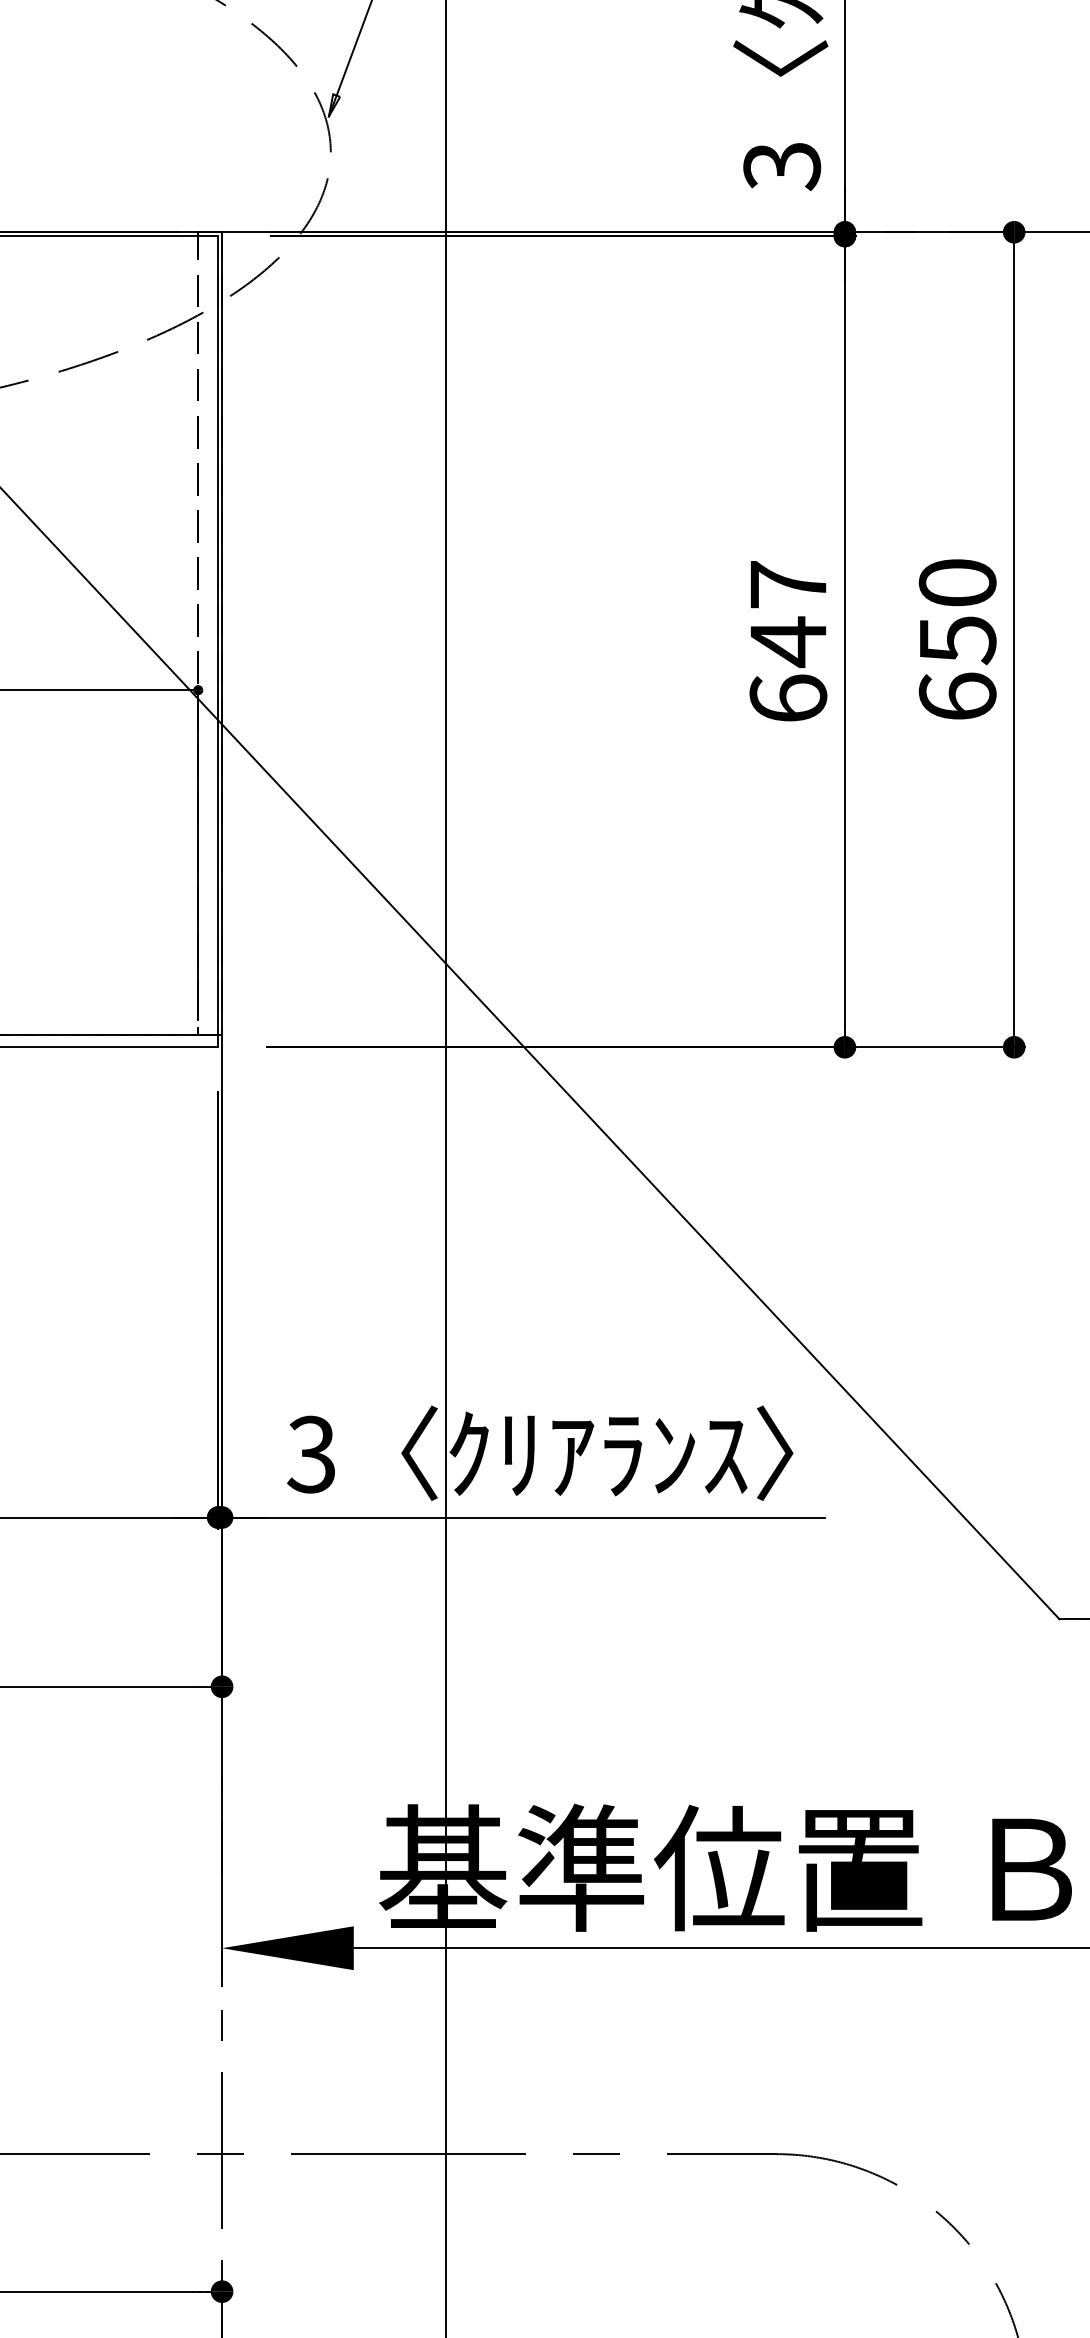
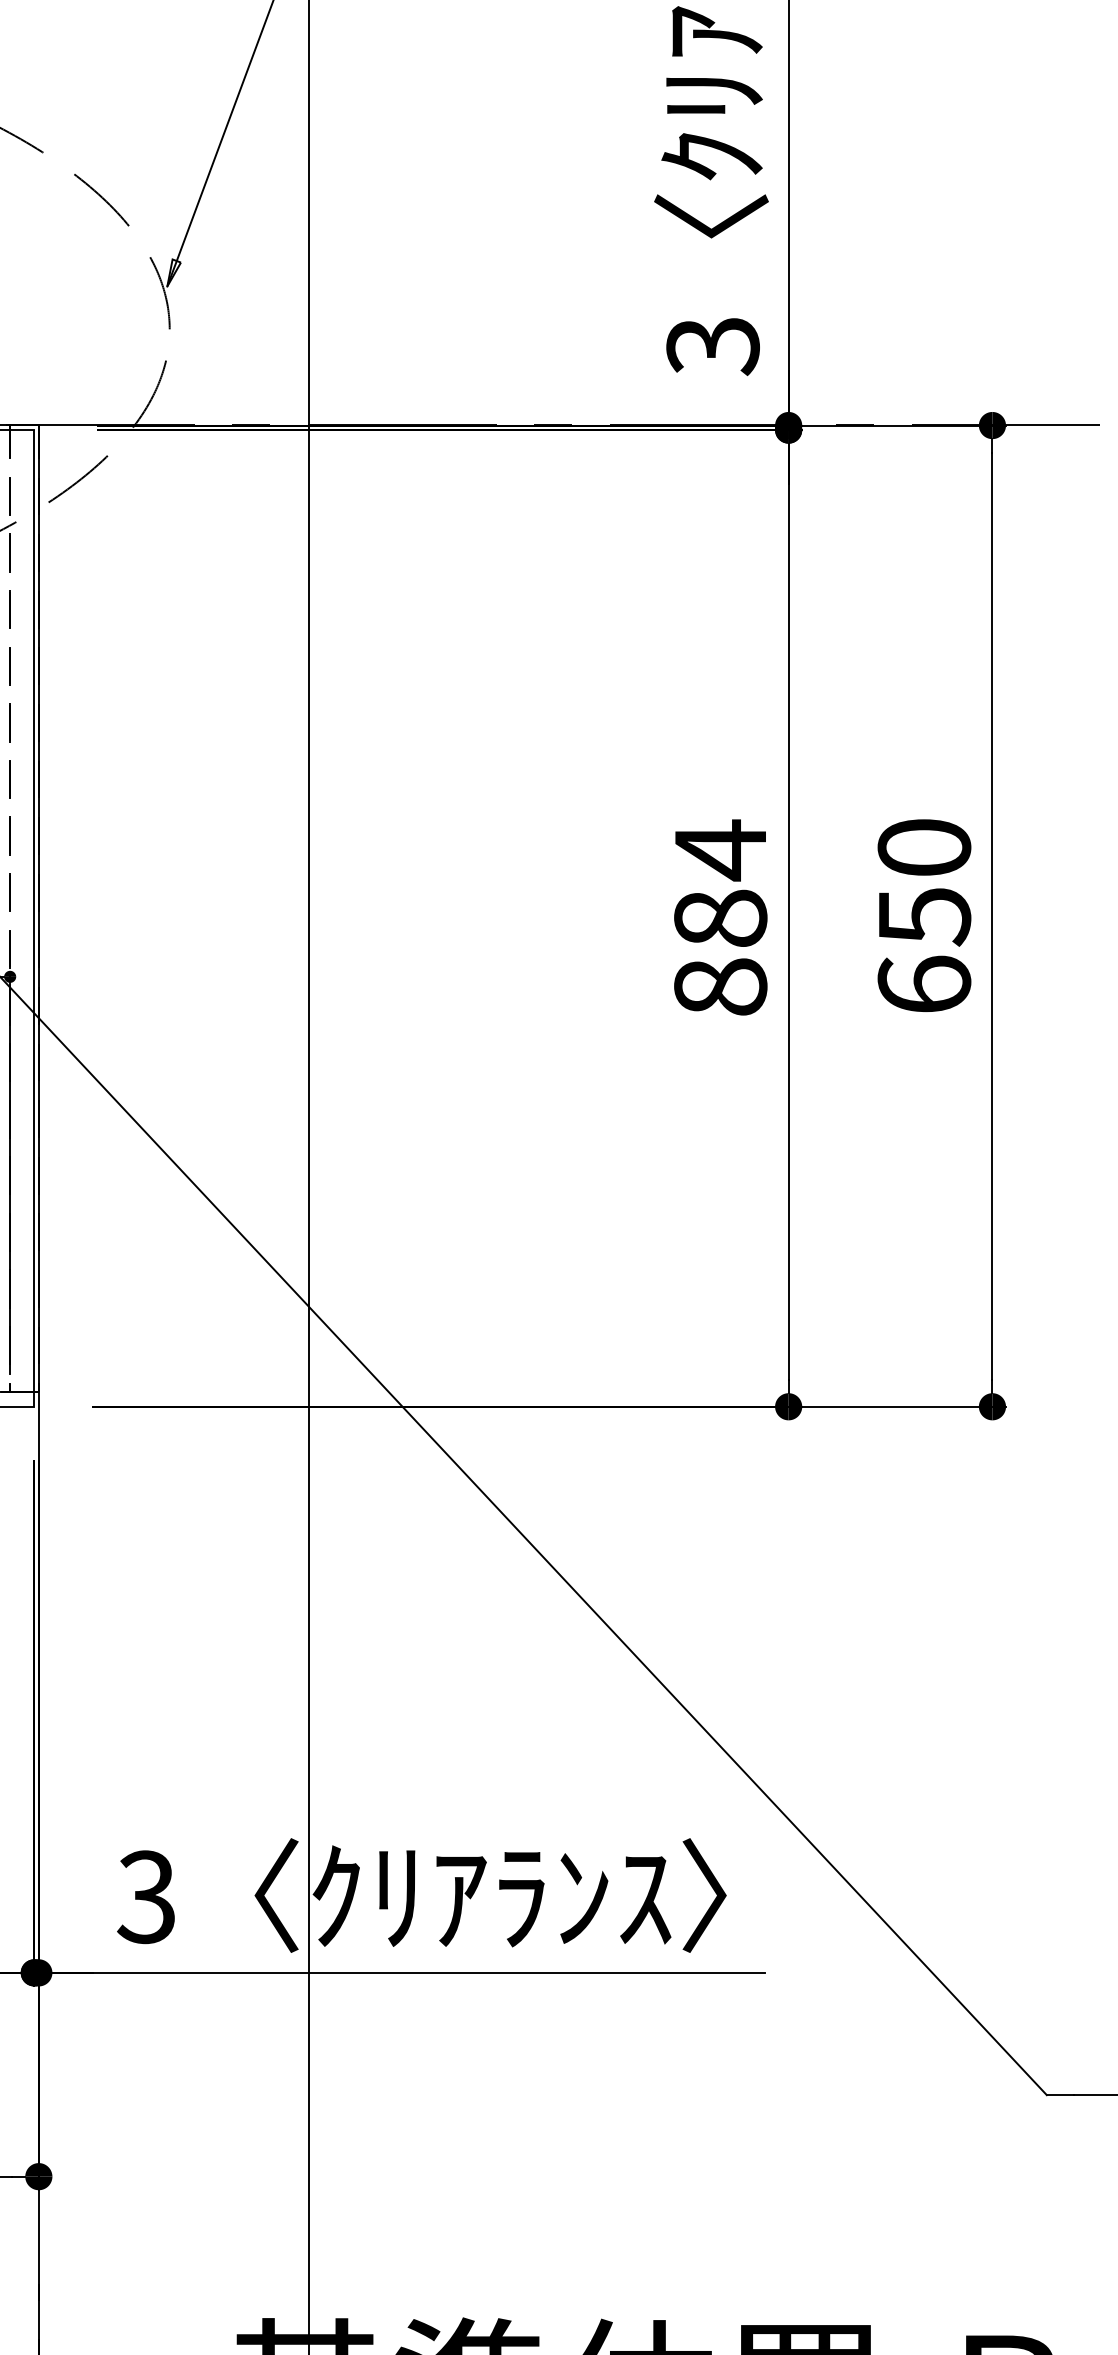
text: (788, 640) -> (720, 917), 647 -> 884

